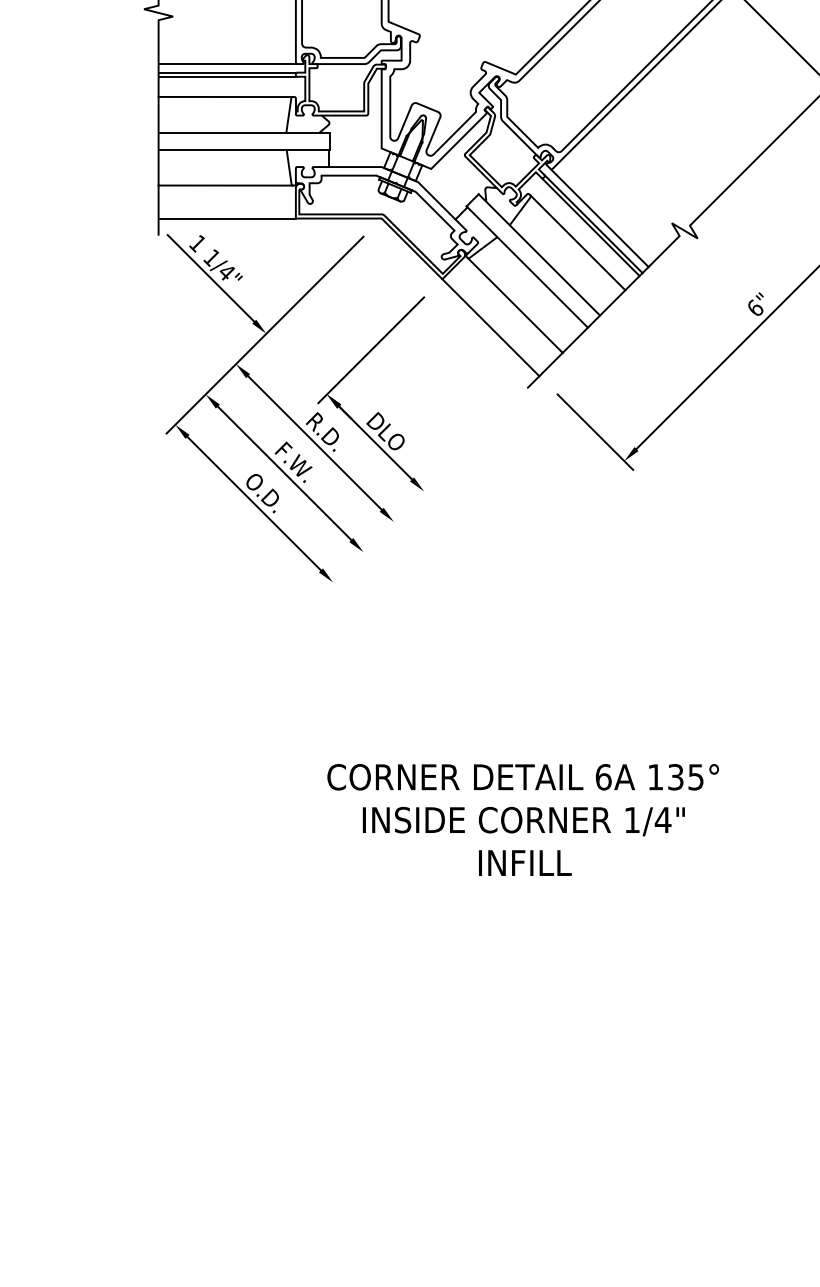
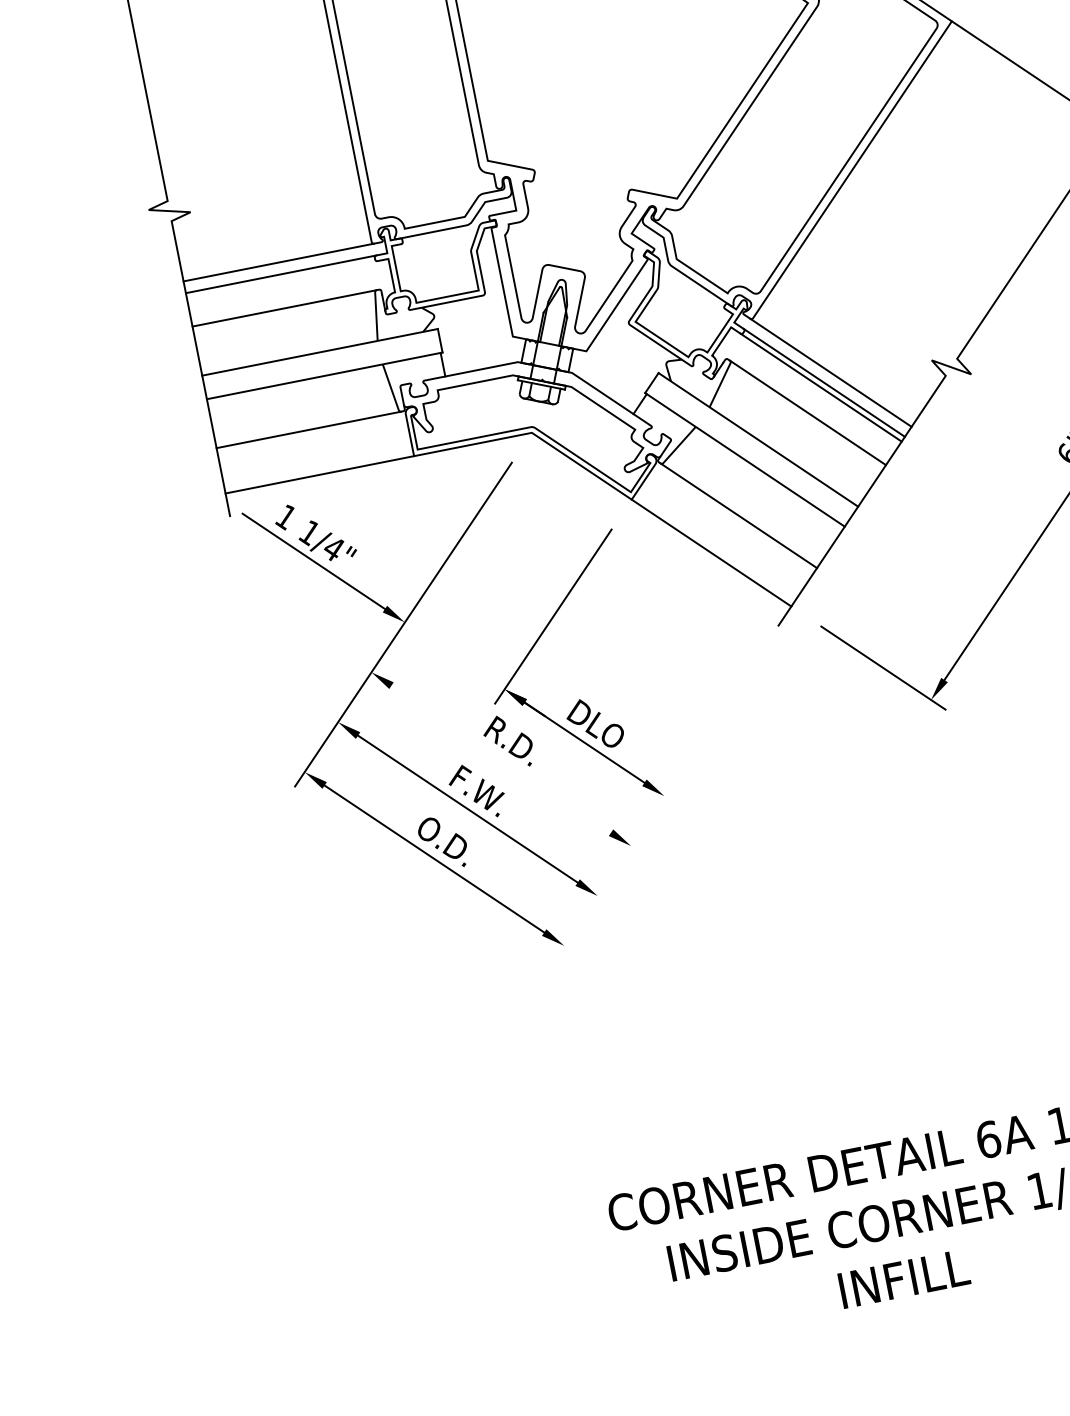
line: (227, 76) -> (281, 279), removed
line: (314, 442) -> (500, 758), removed

